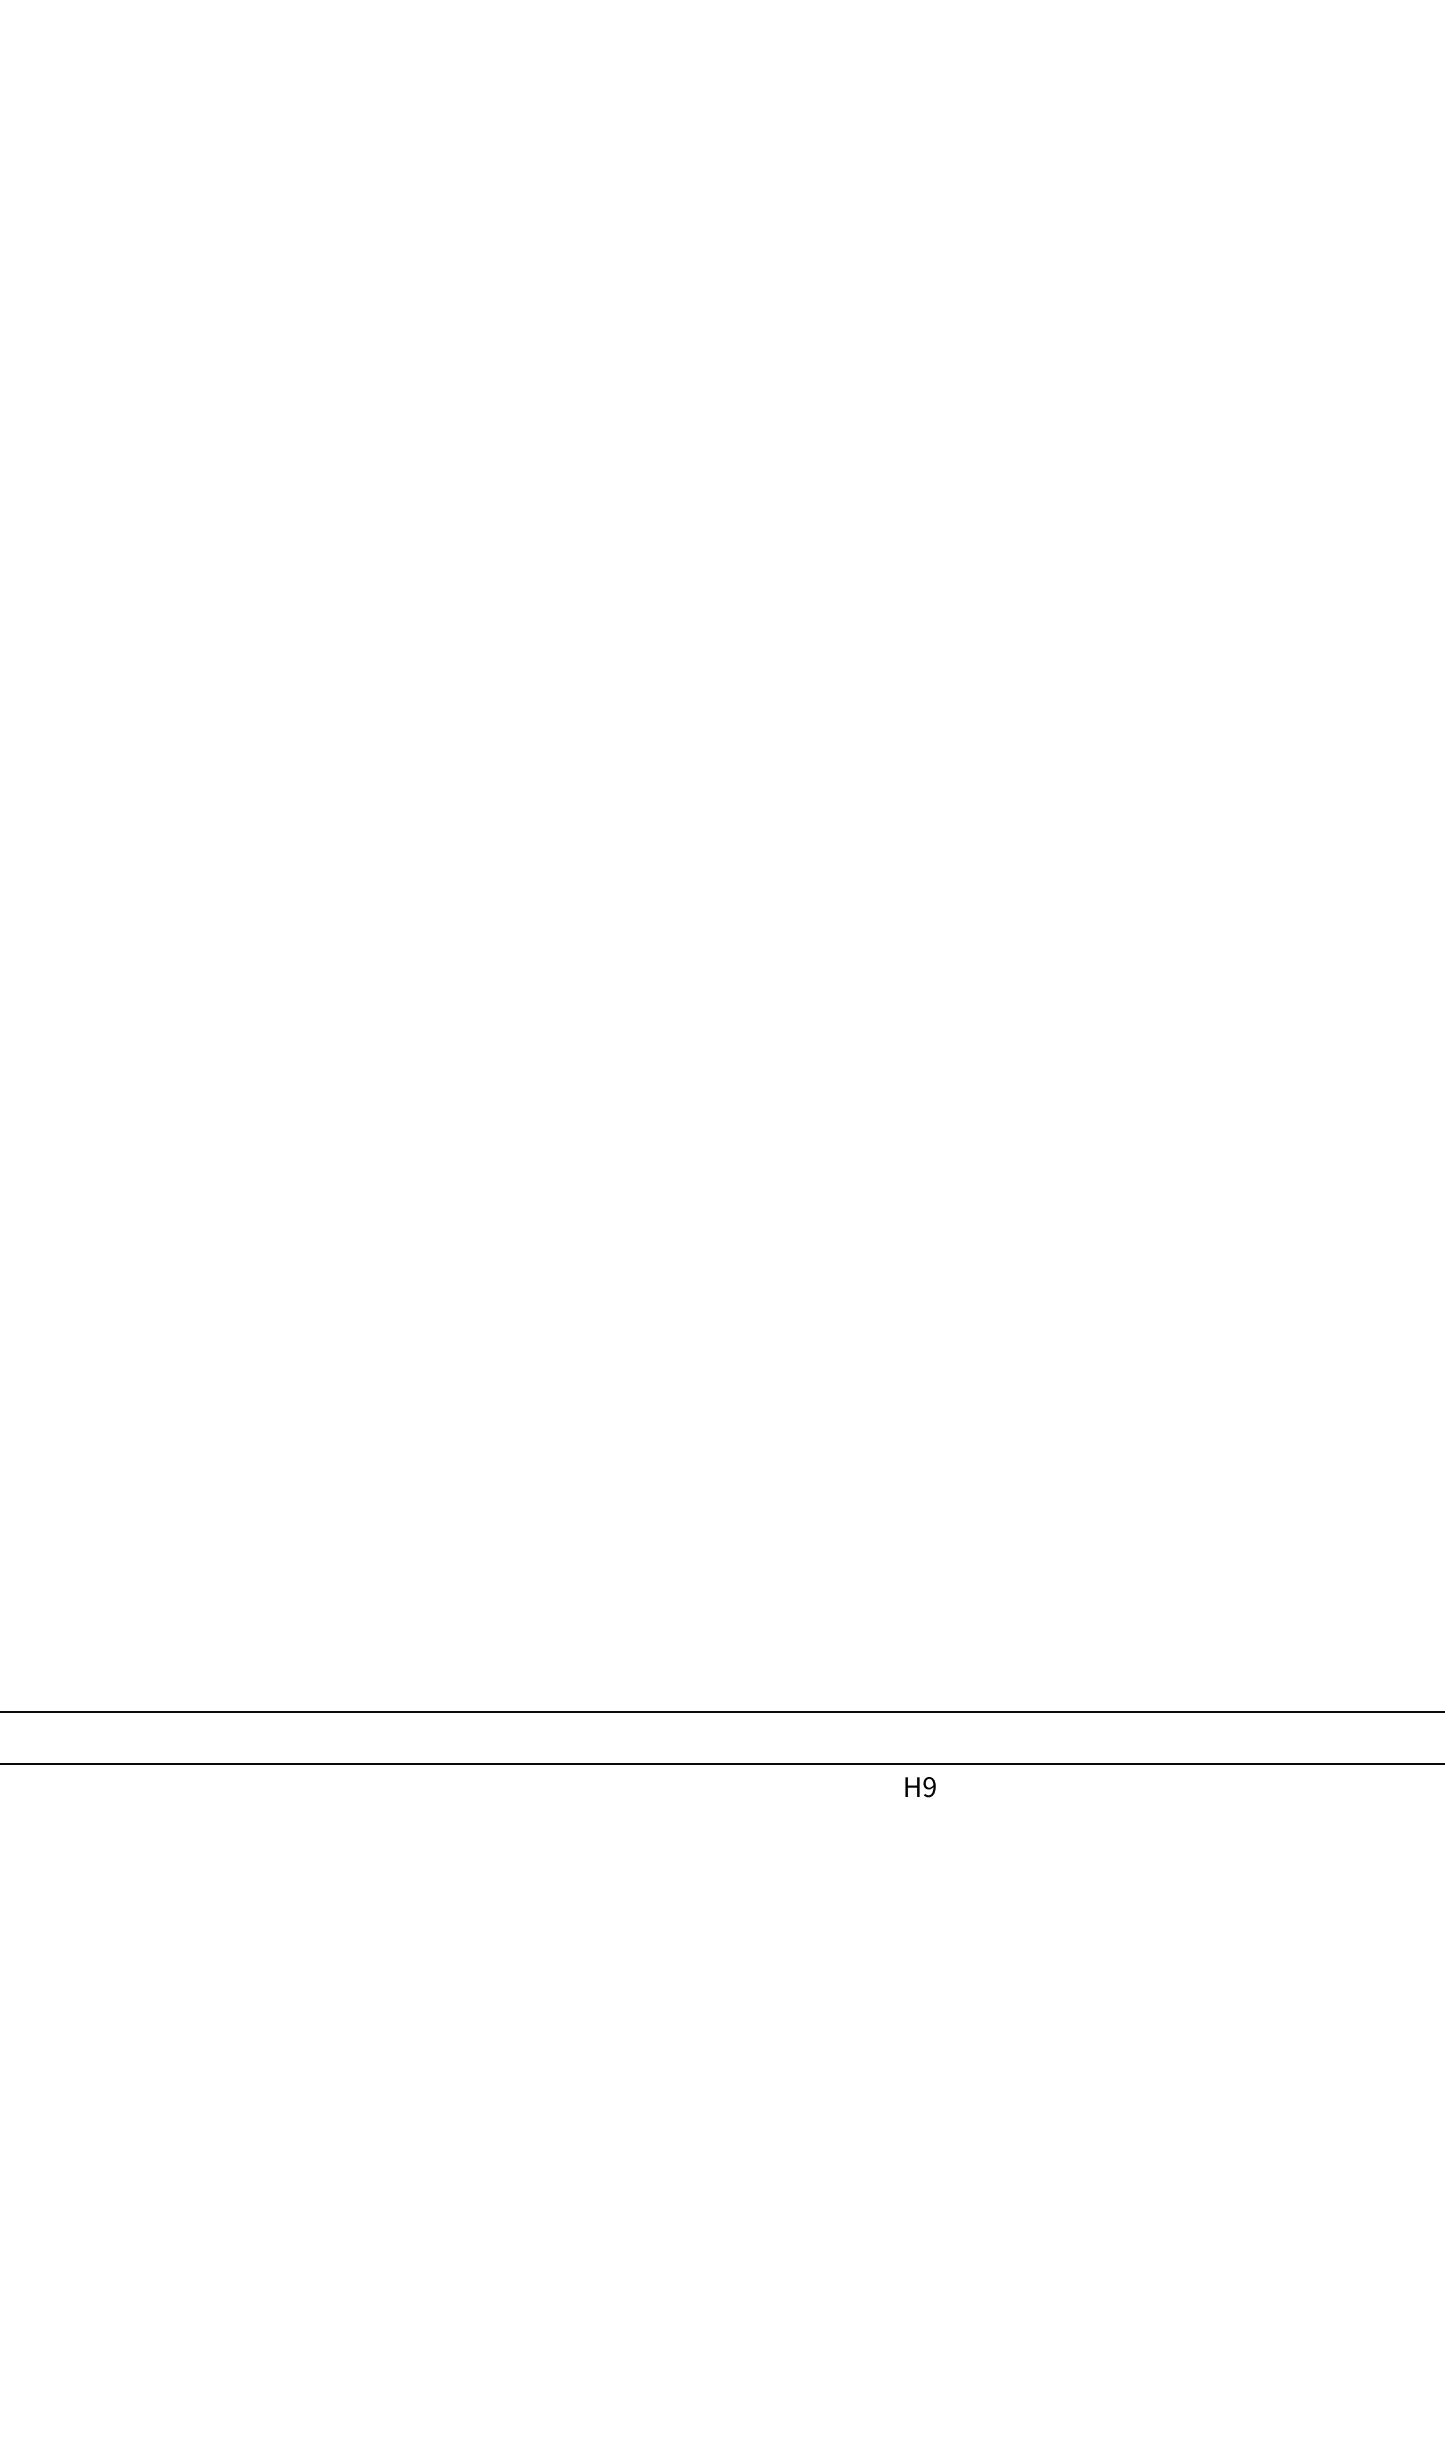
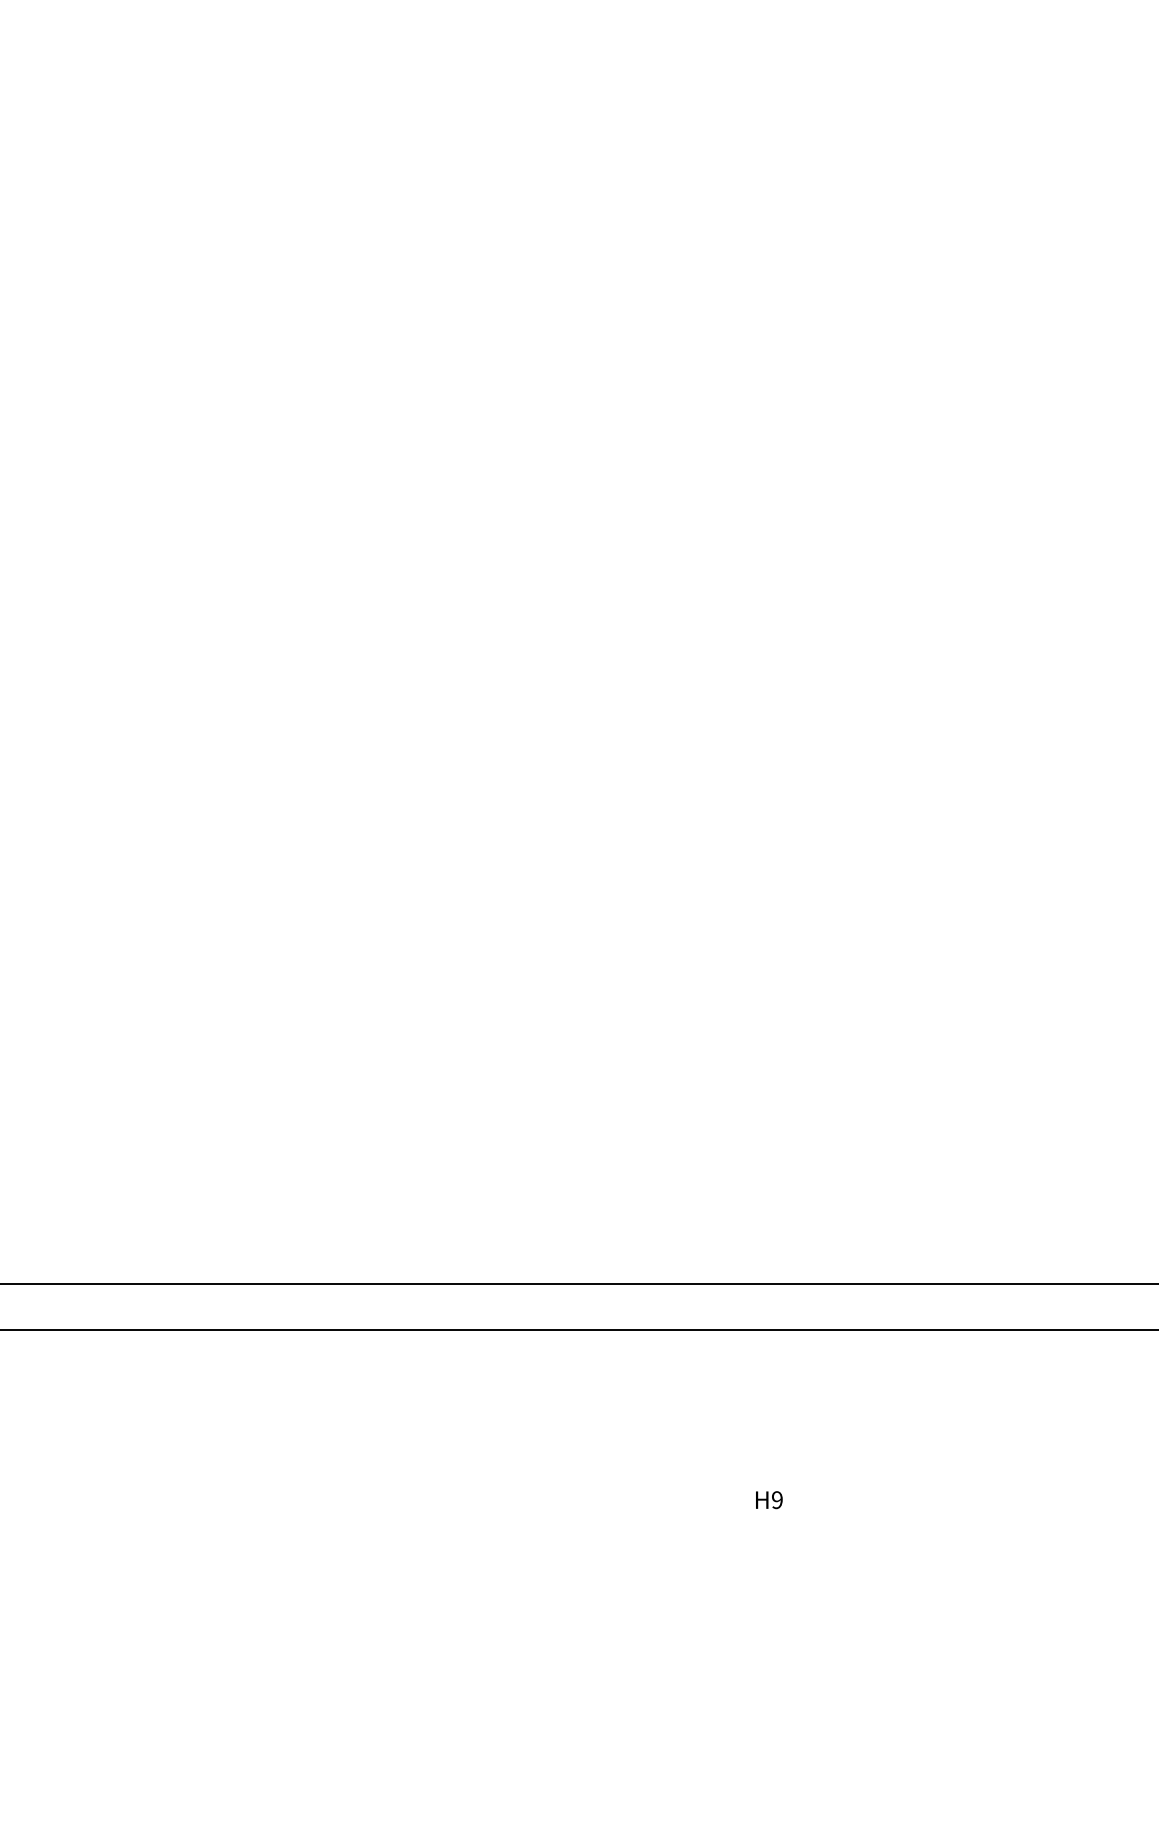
text: (920, 1787) -> (769, 1500), moved

